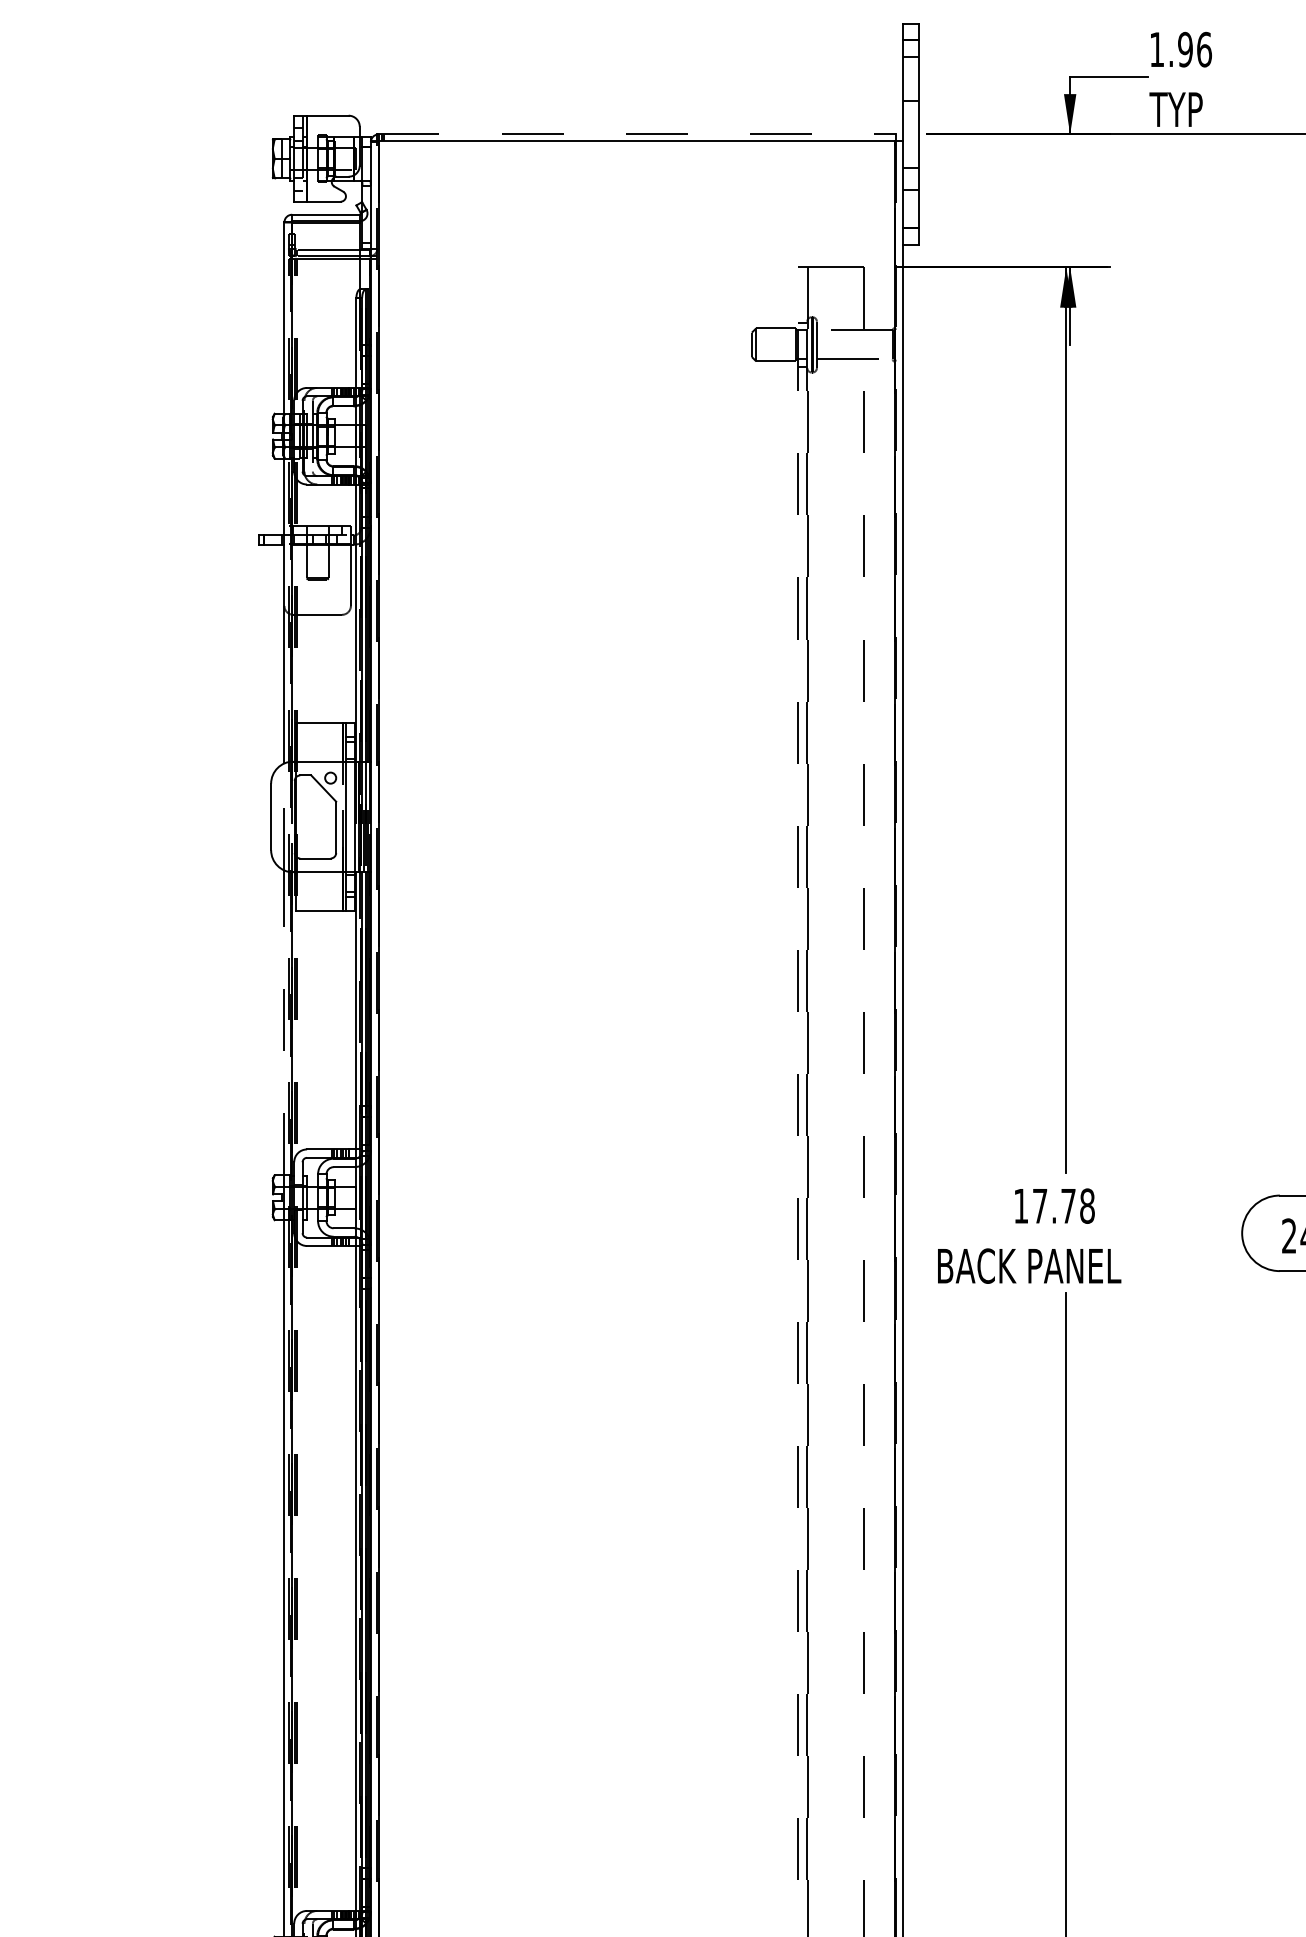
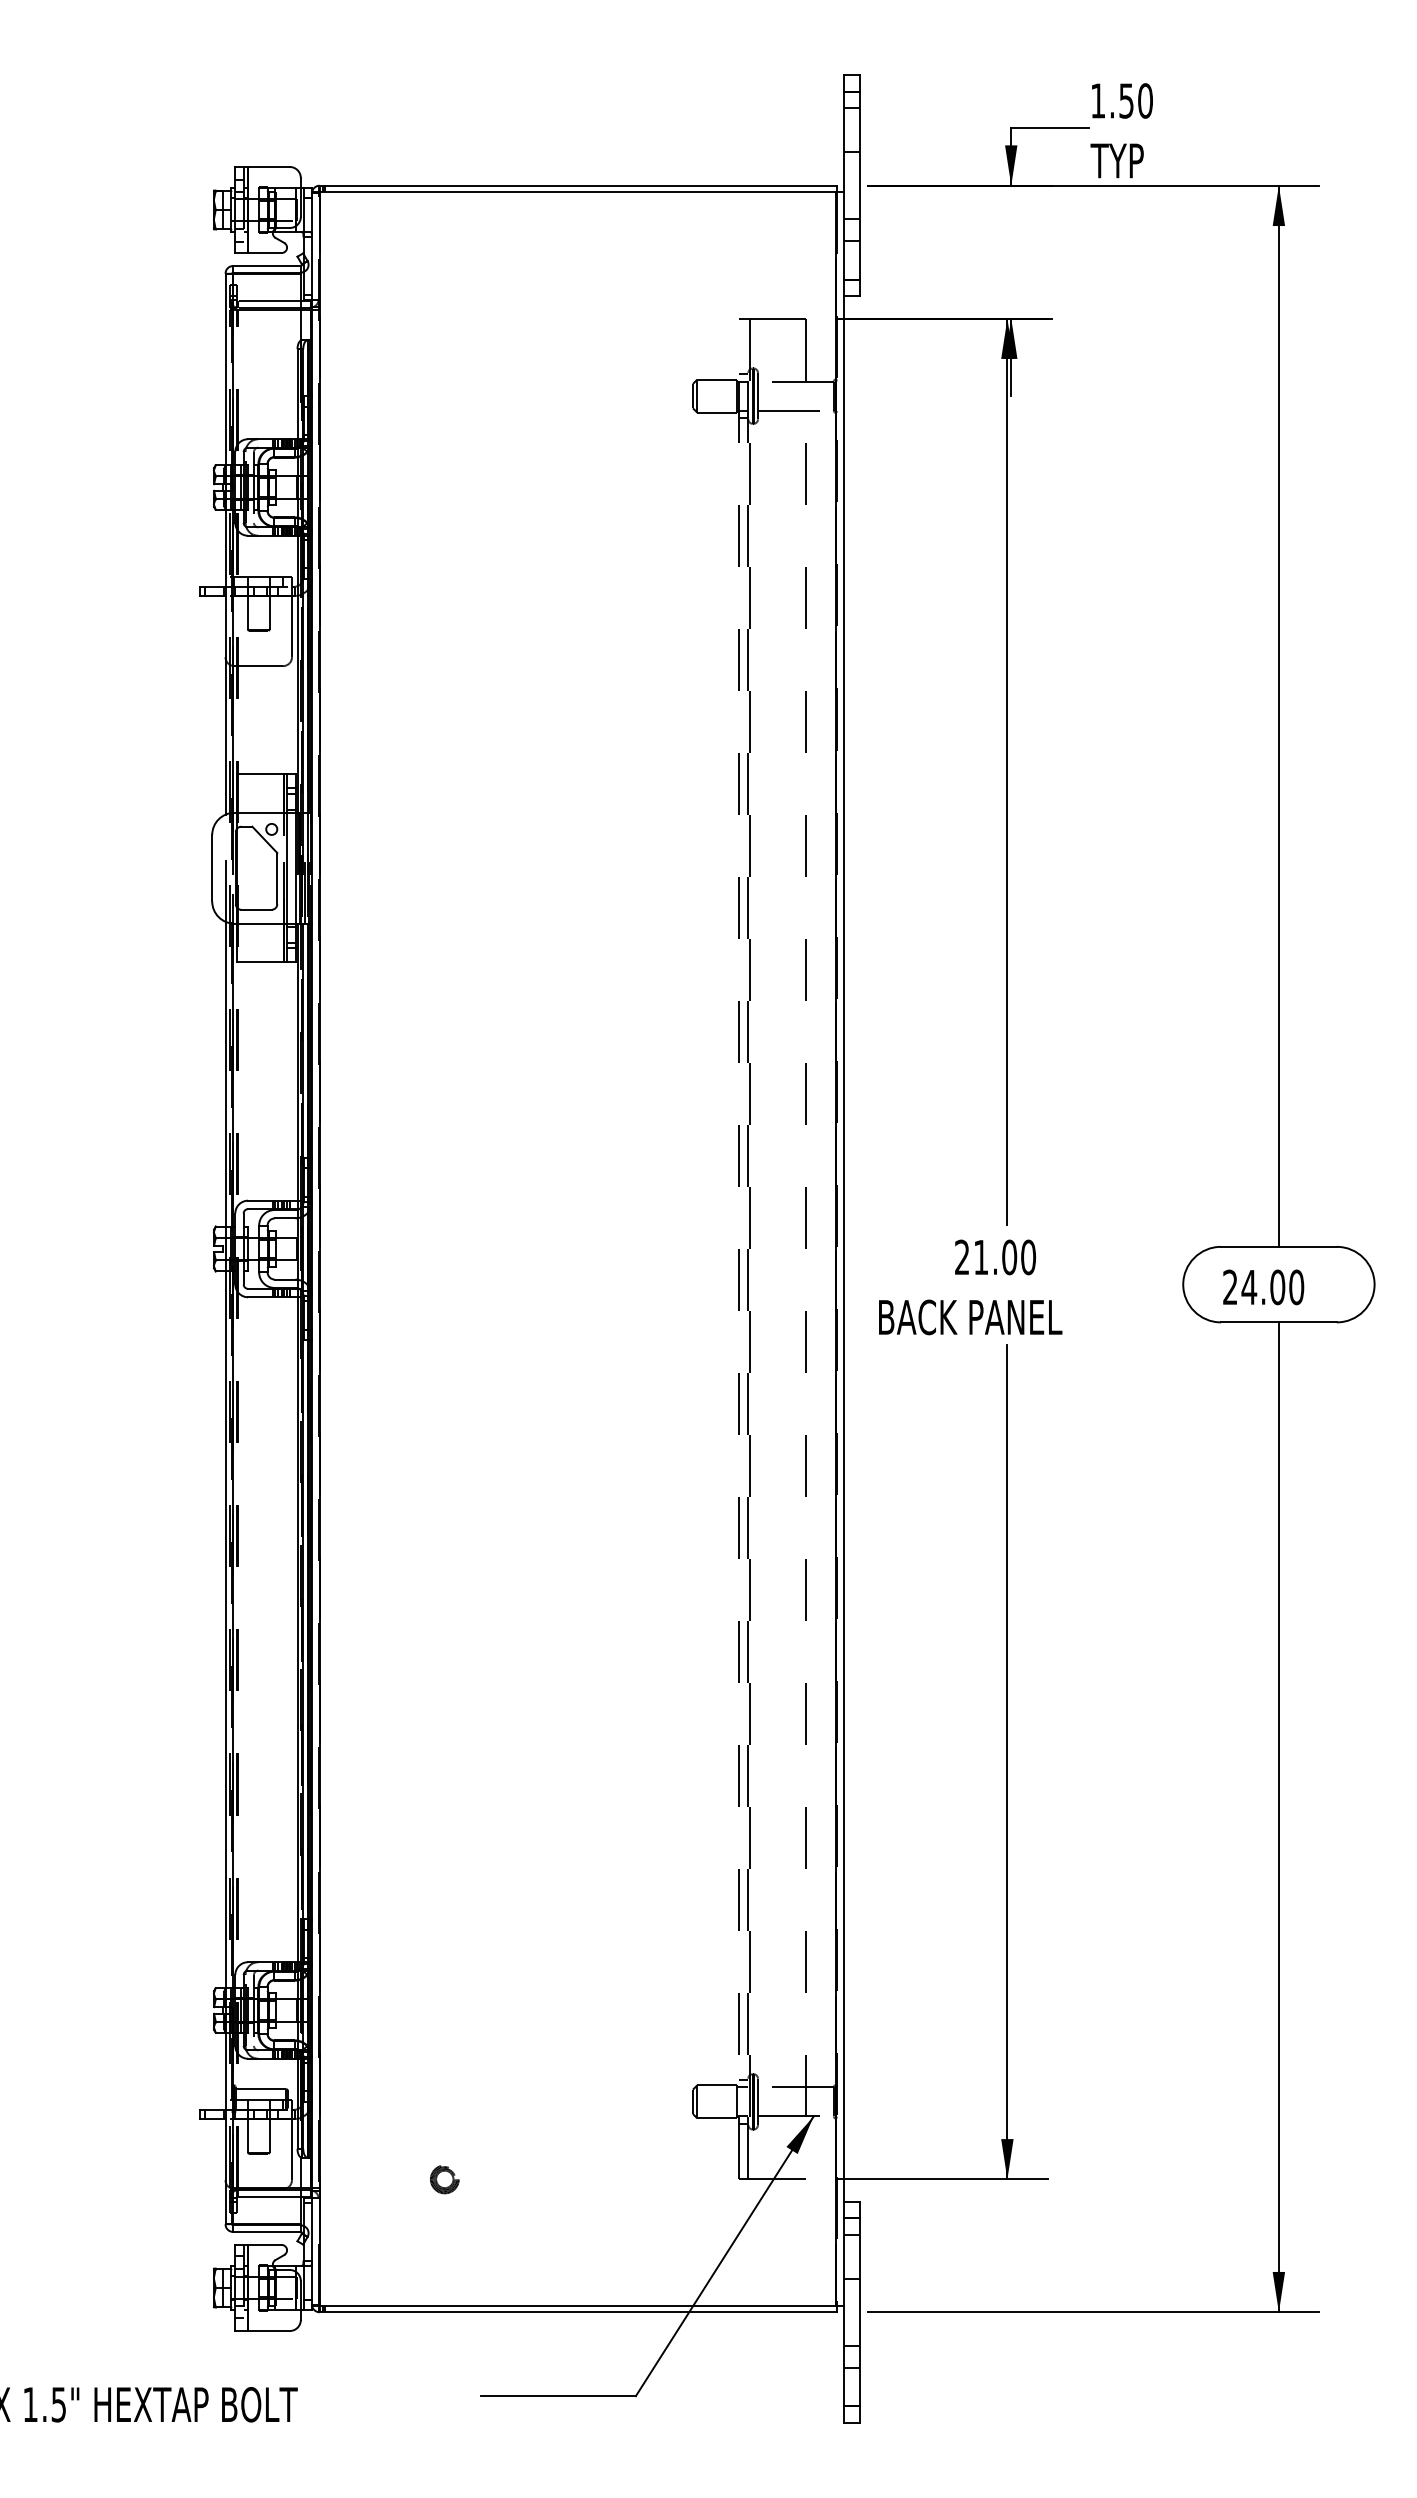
text: (1195, 49) -> (1136, 100), 1.96 -> 1.50
line: (637, 134) -> (578, 185), dashed -> solid
line: (284, 1022) -> (225, 1073), dashed -> solid
text: (1054, 1206) -> (995, 1257), 17.78 -> 21.00

